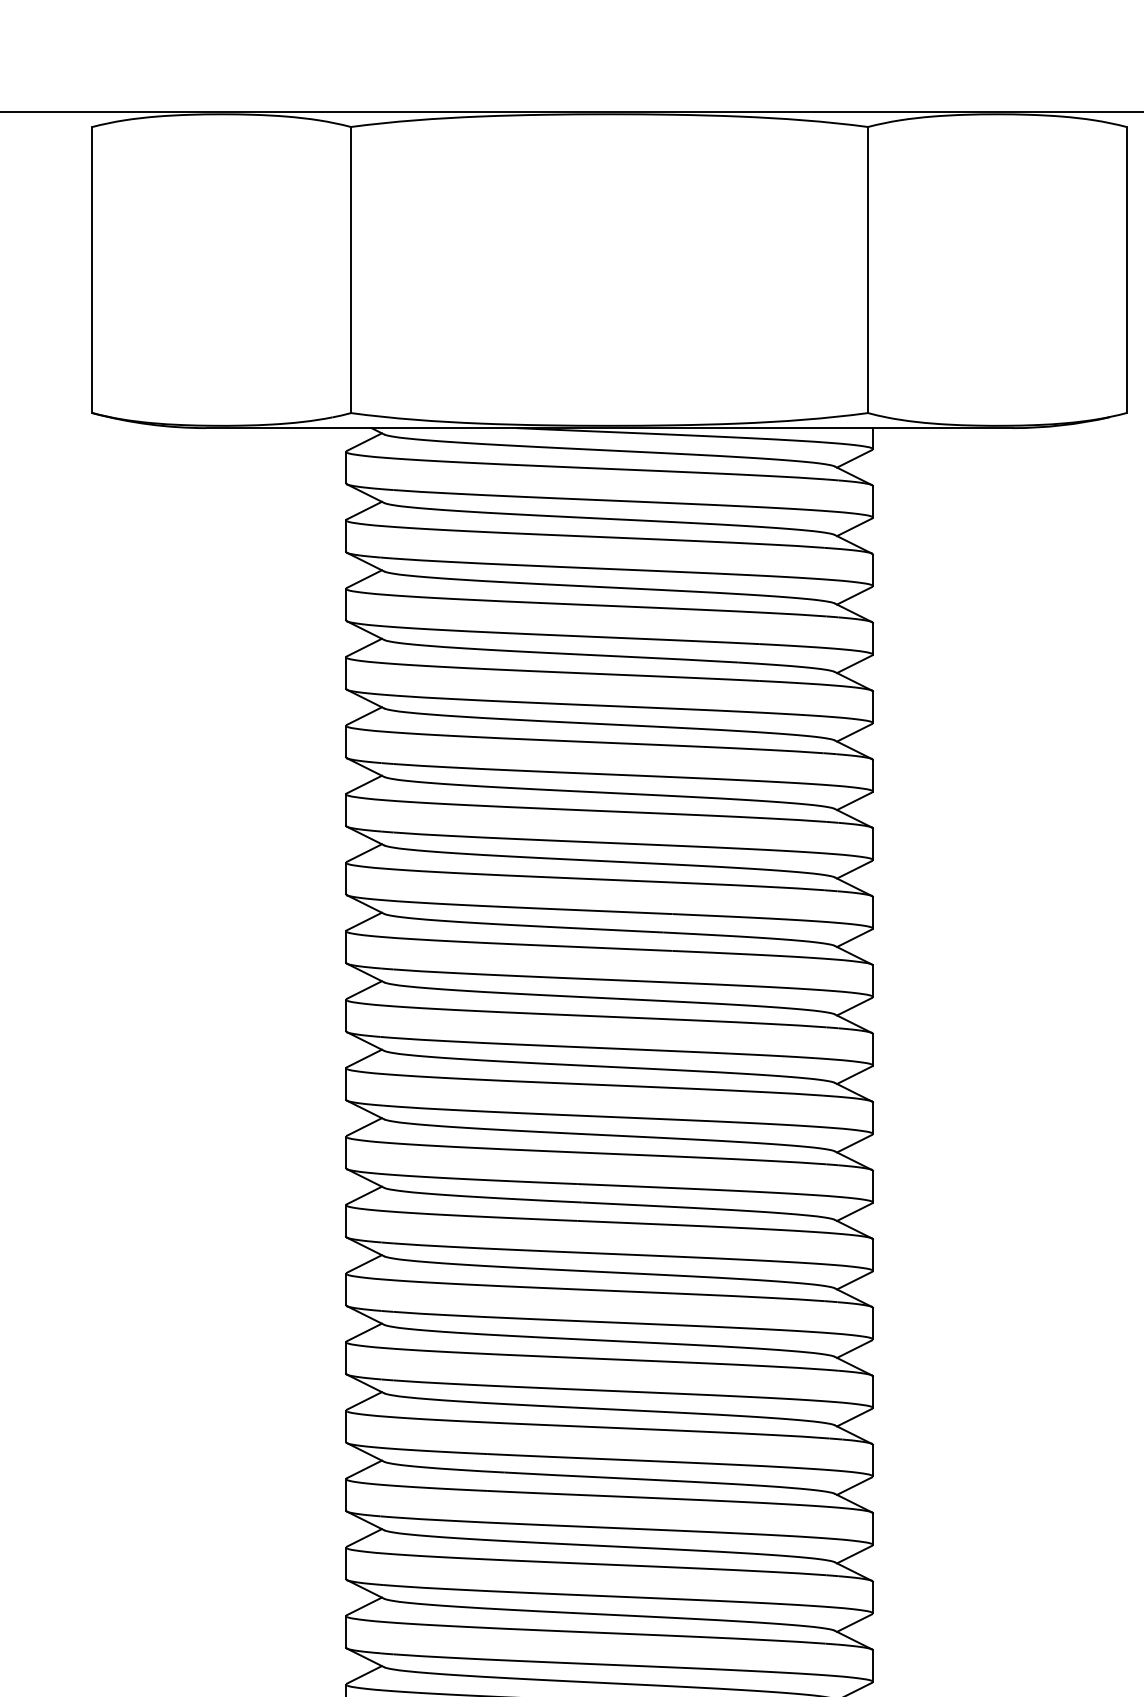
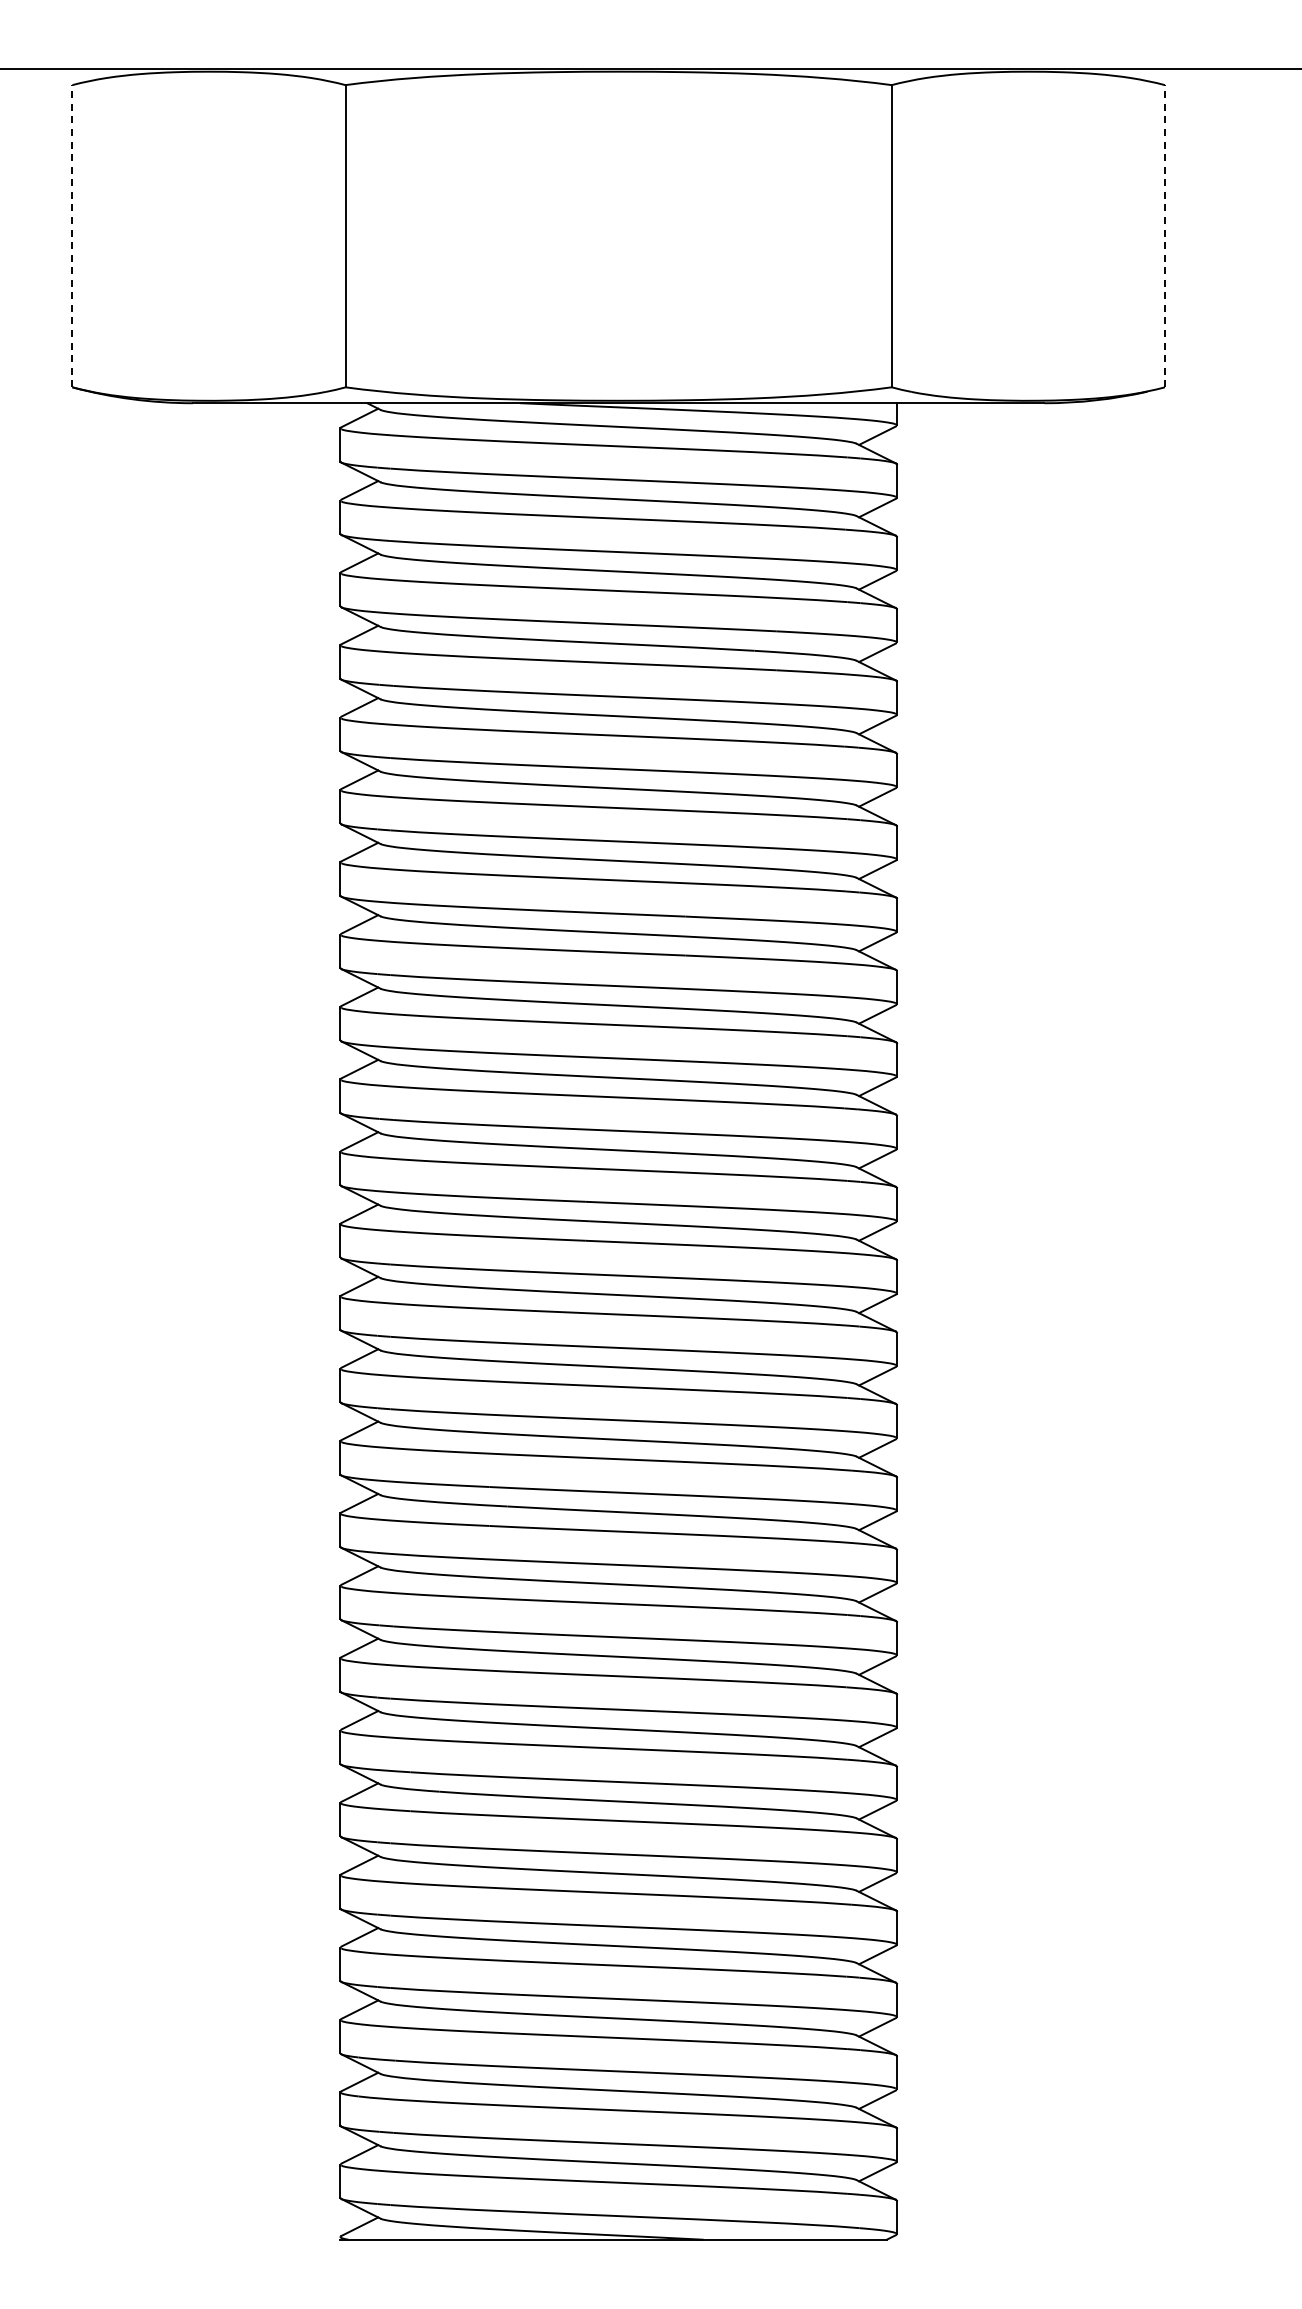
line: (92, 269) -> (72, 235), solid -> dashed
line: (1126, 269) -> (1164, 235), solid -> dashed

